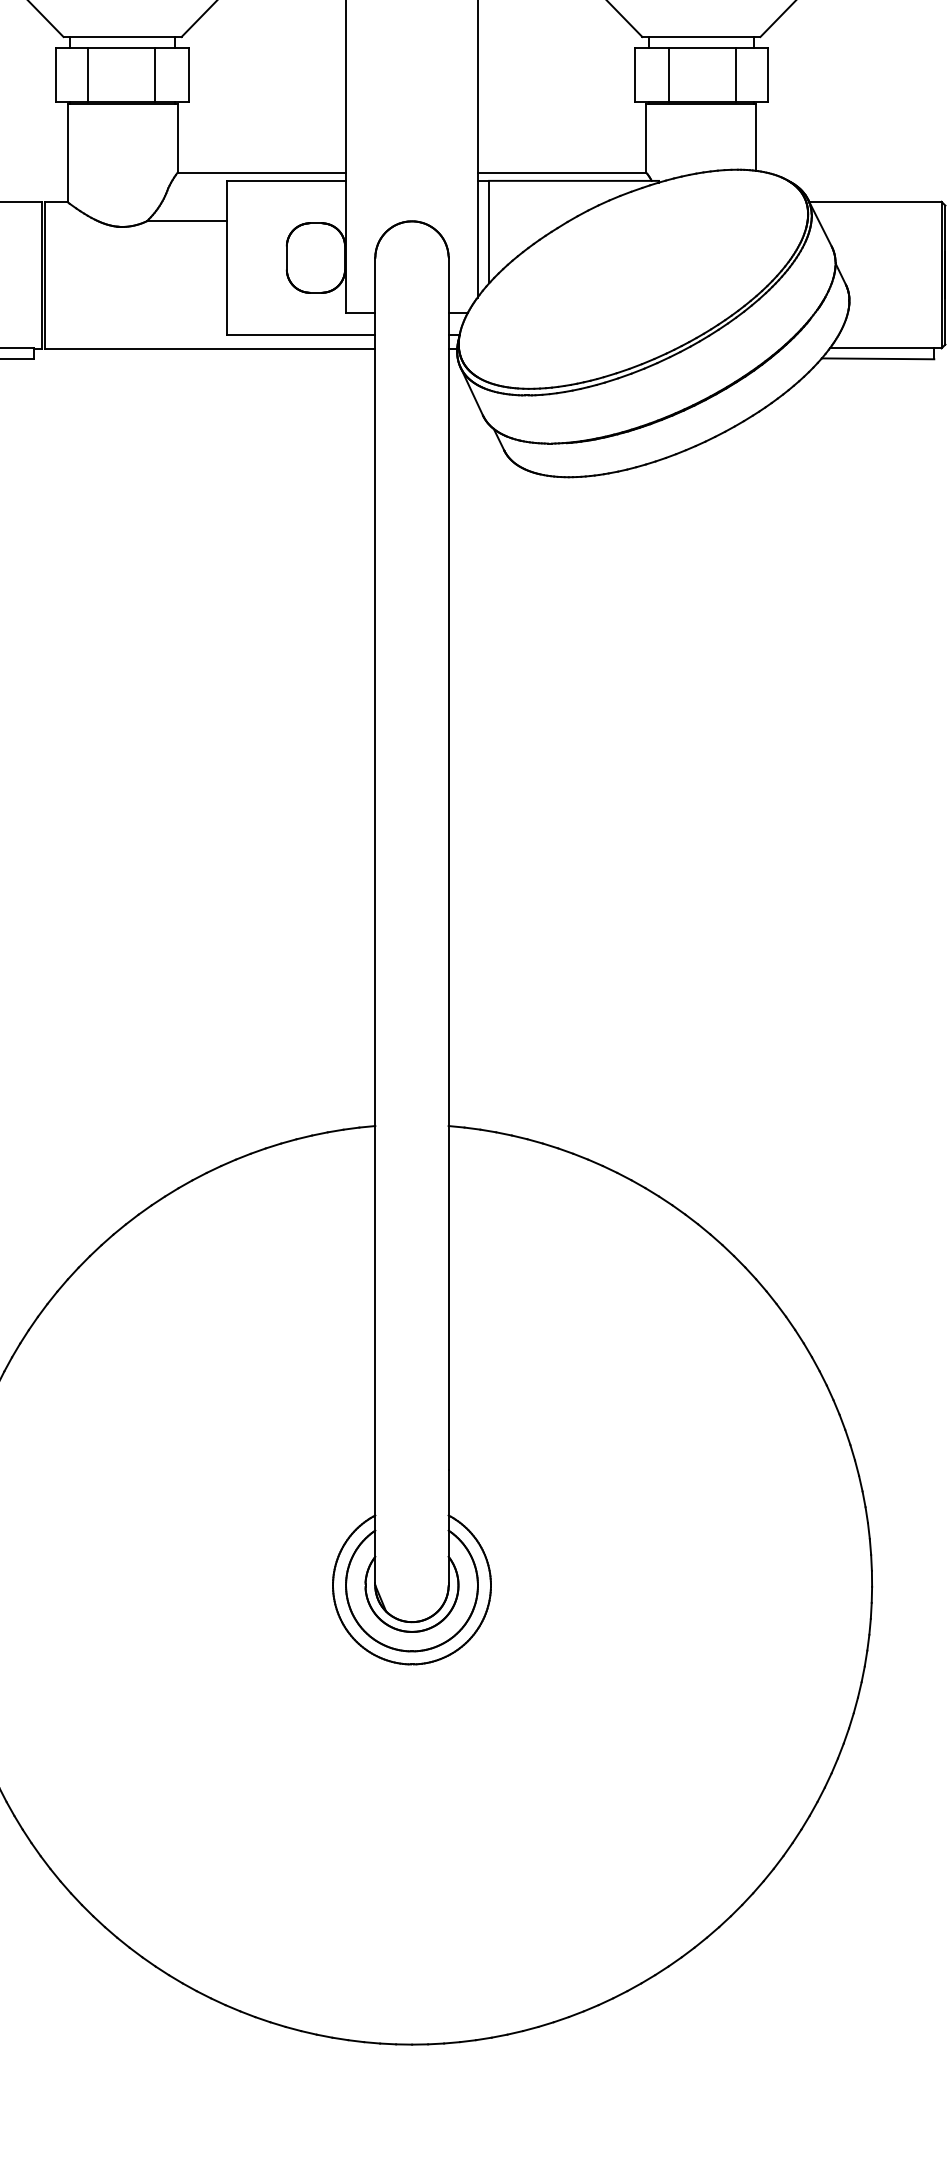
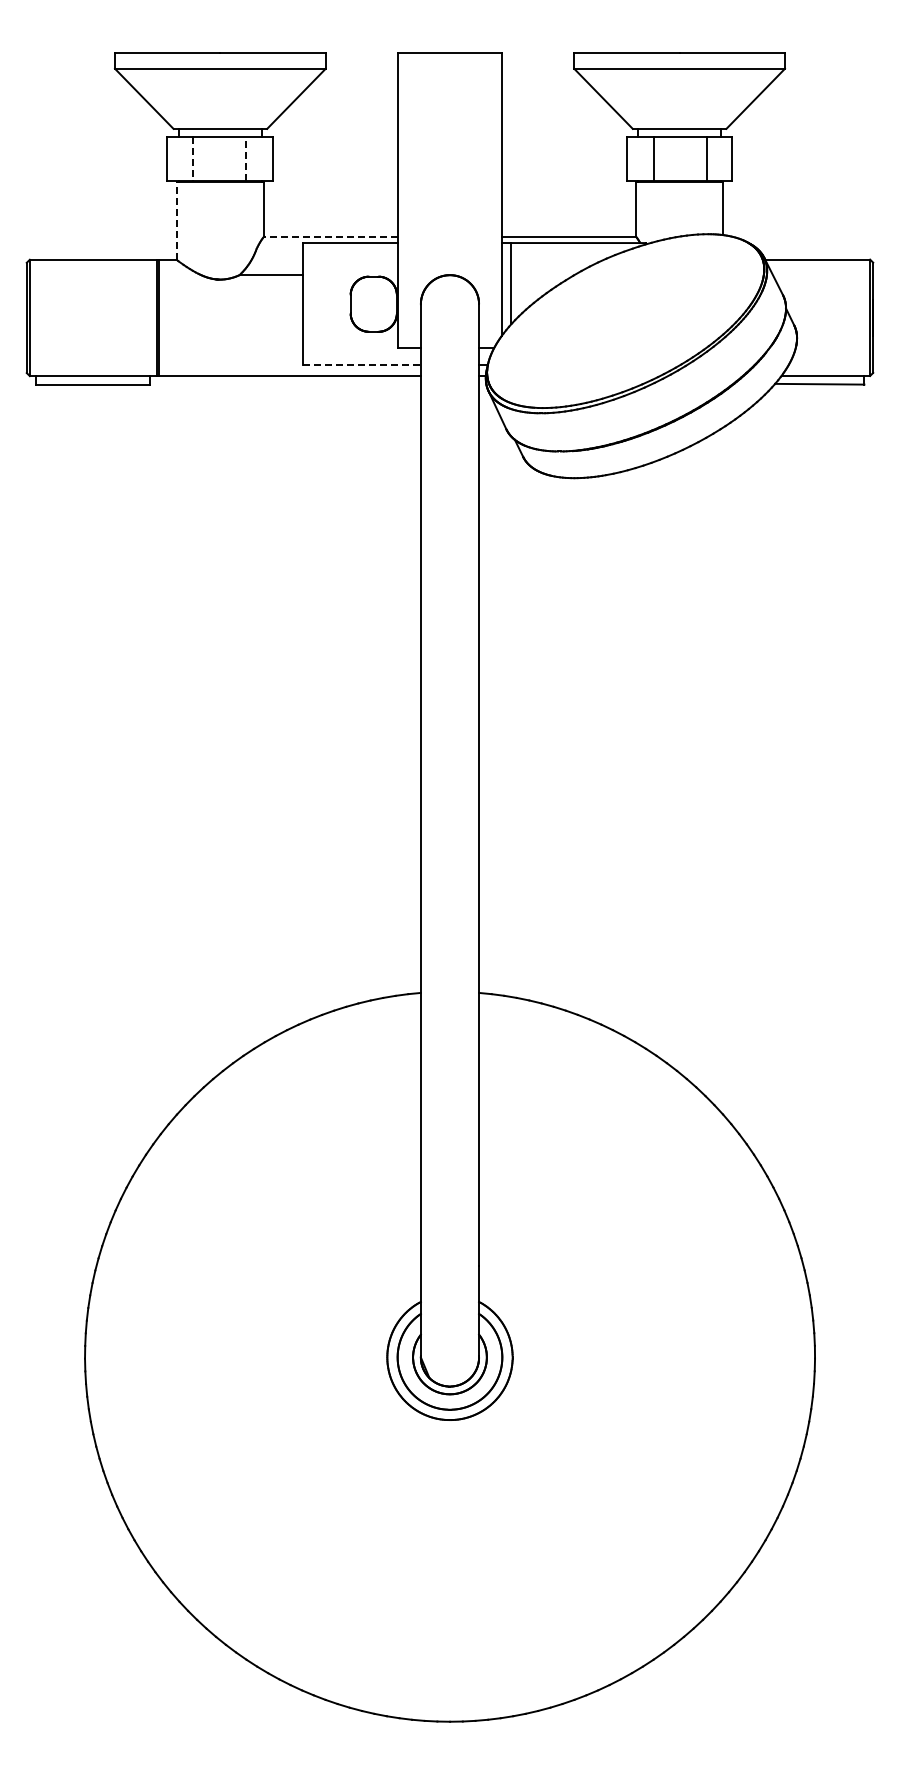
line: (88, 74) -> (193, 158), solid -> dashed
line: (154, 74) -> (245, 158), solid -> dashed
line: (67, 152) -> (176, 220), solid -> dashed
line: (261, 172) -> (330, 236), solid -> dashed
line: (301, 335) -> (362, 365), solid -> dashed

